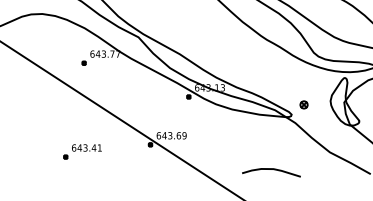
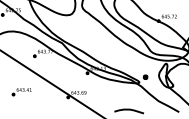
part: (81, 152) -> (21, 92), moved

